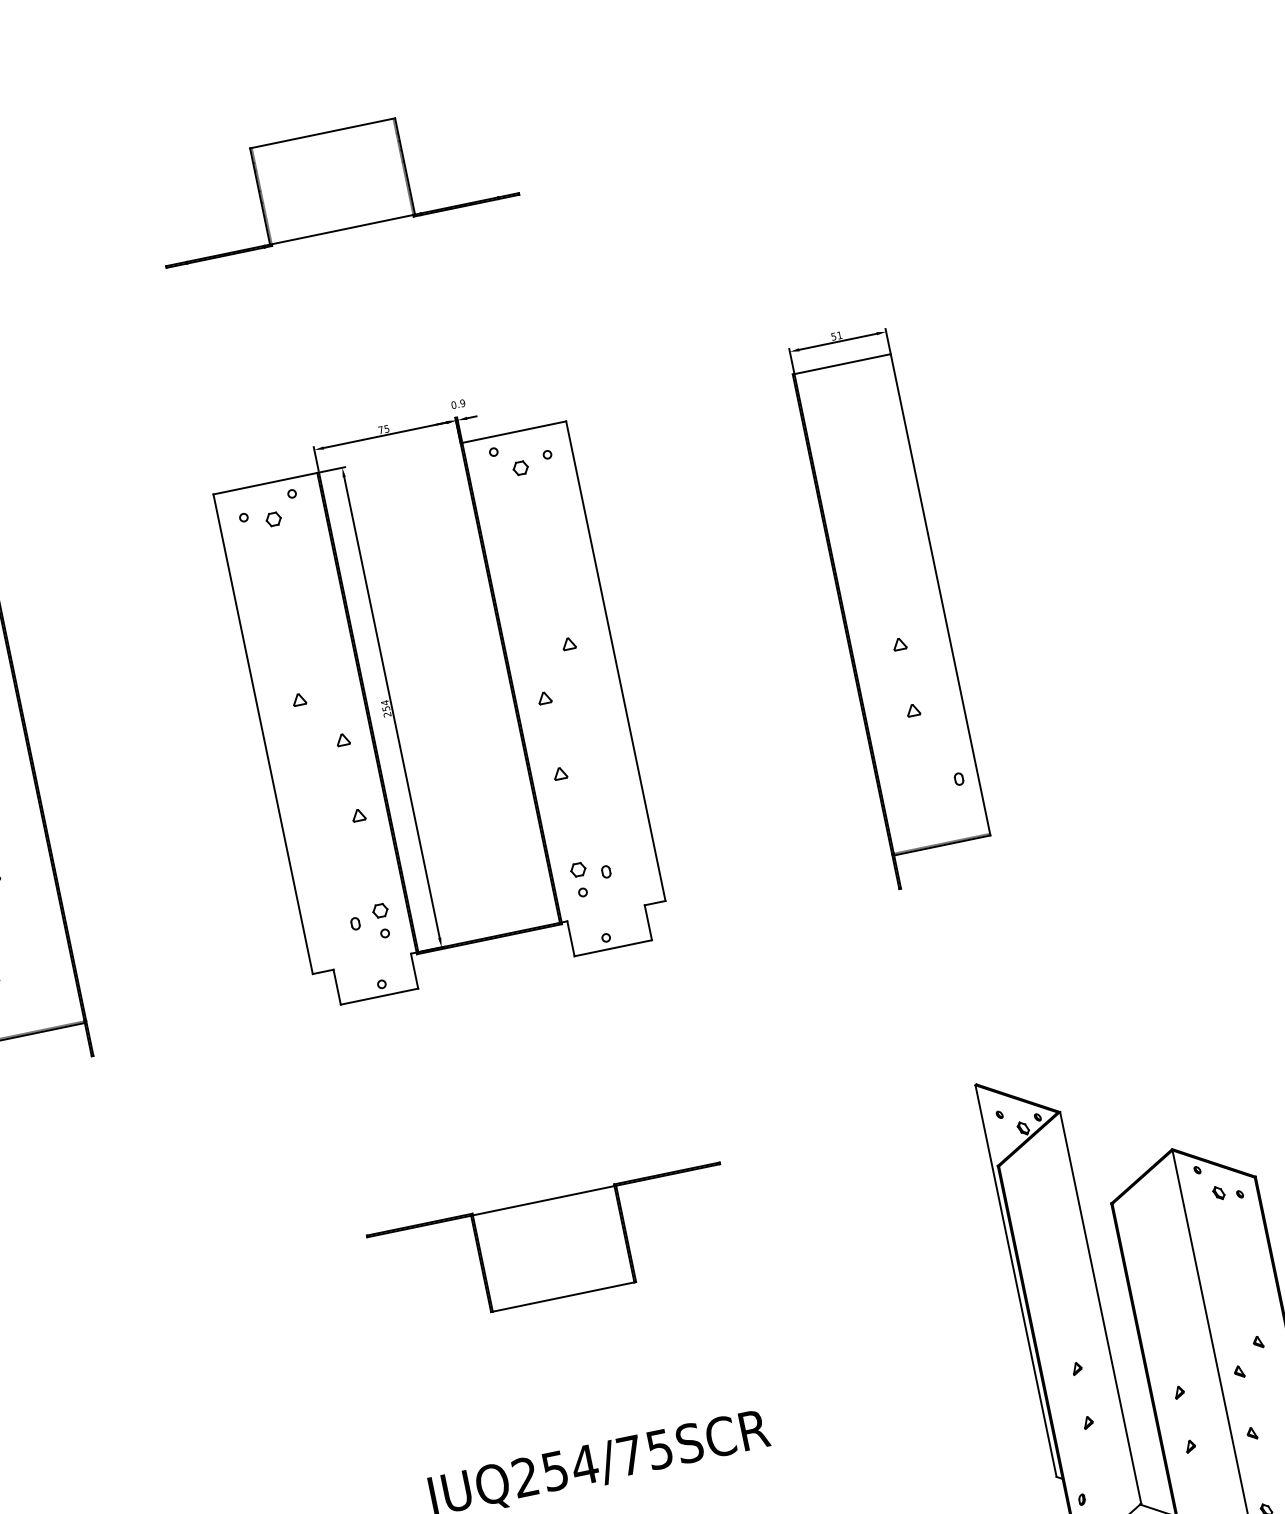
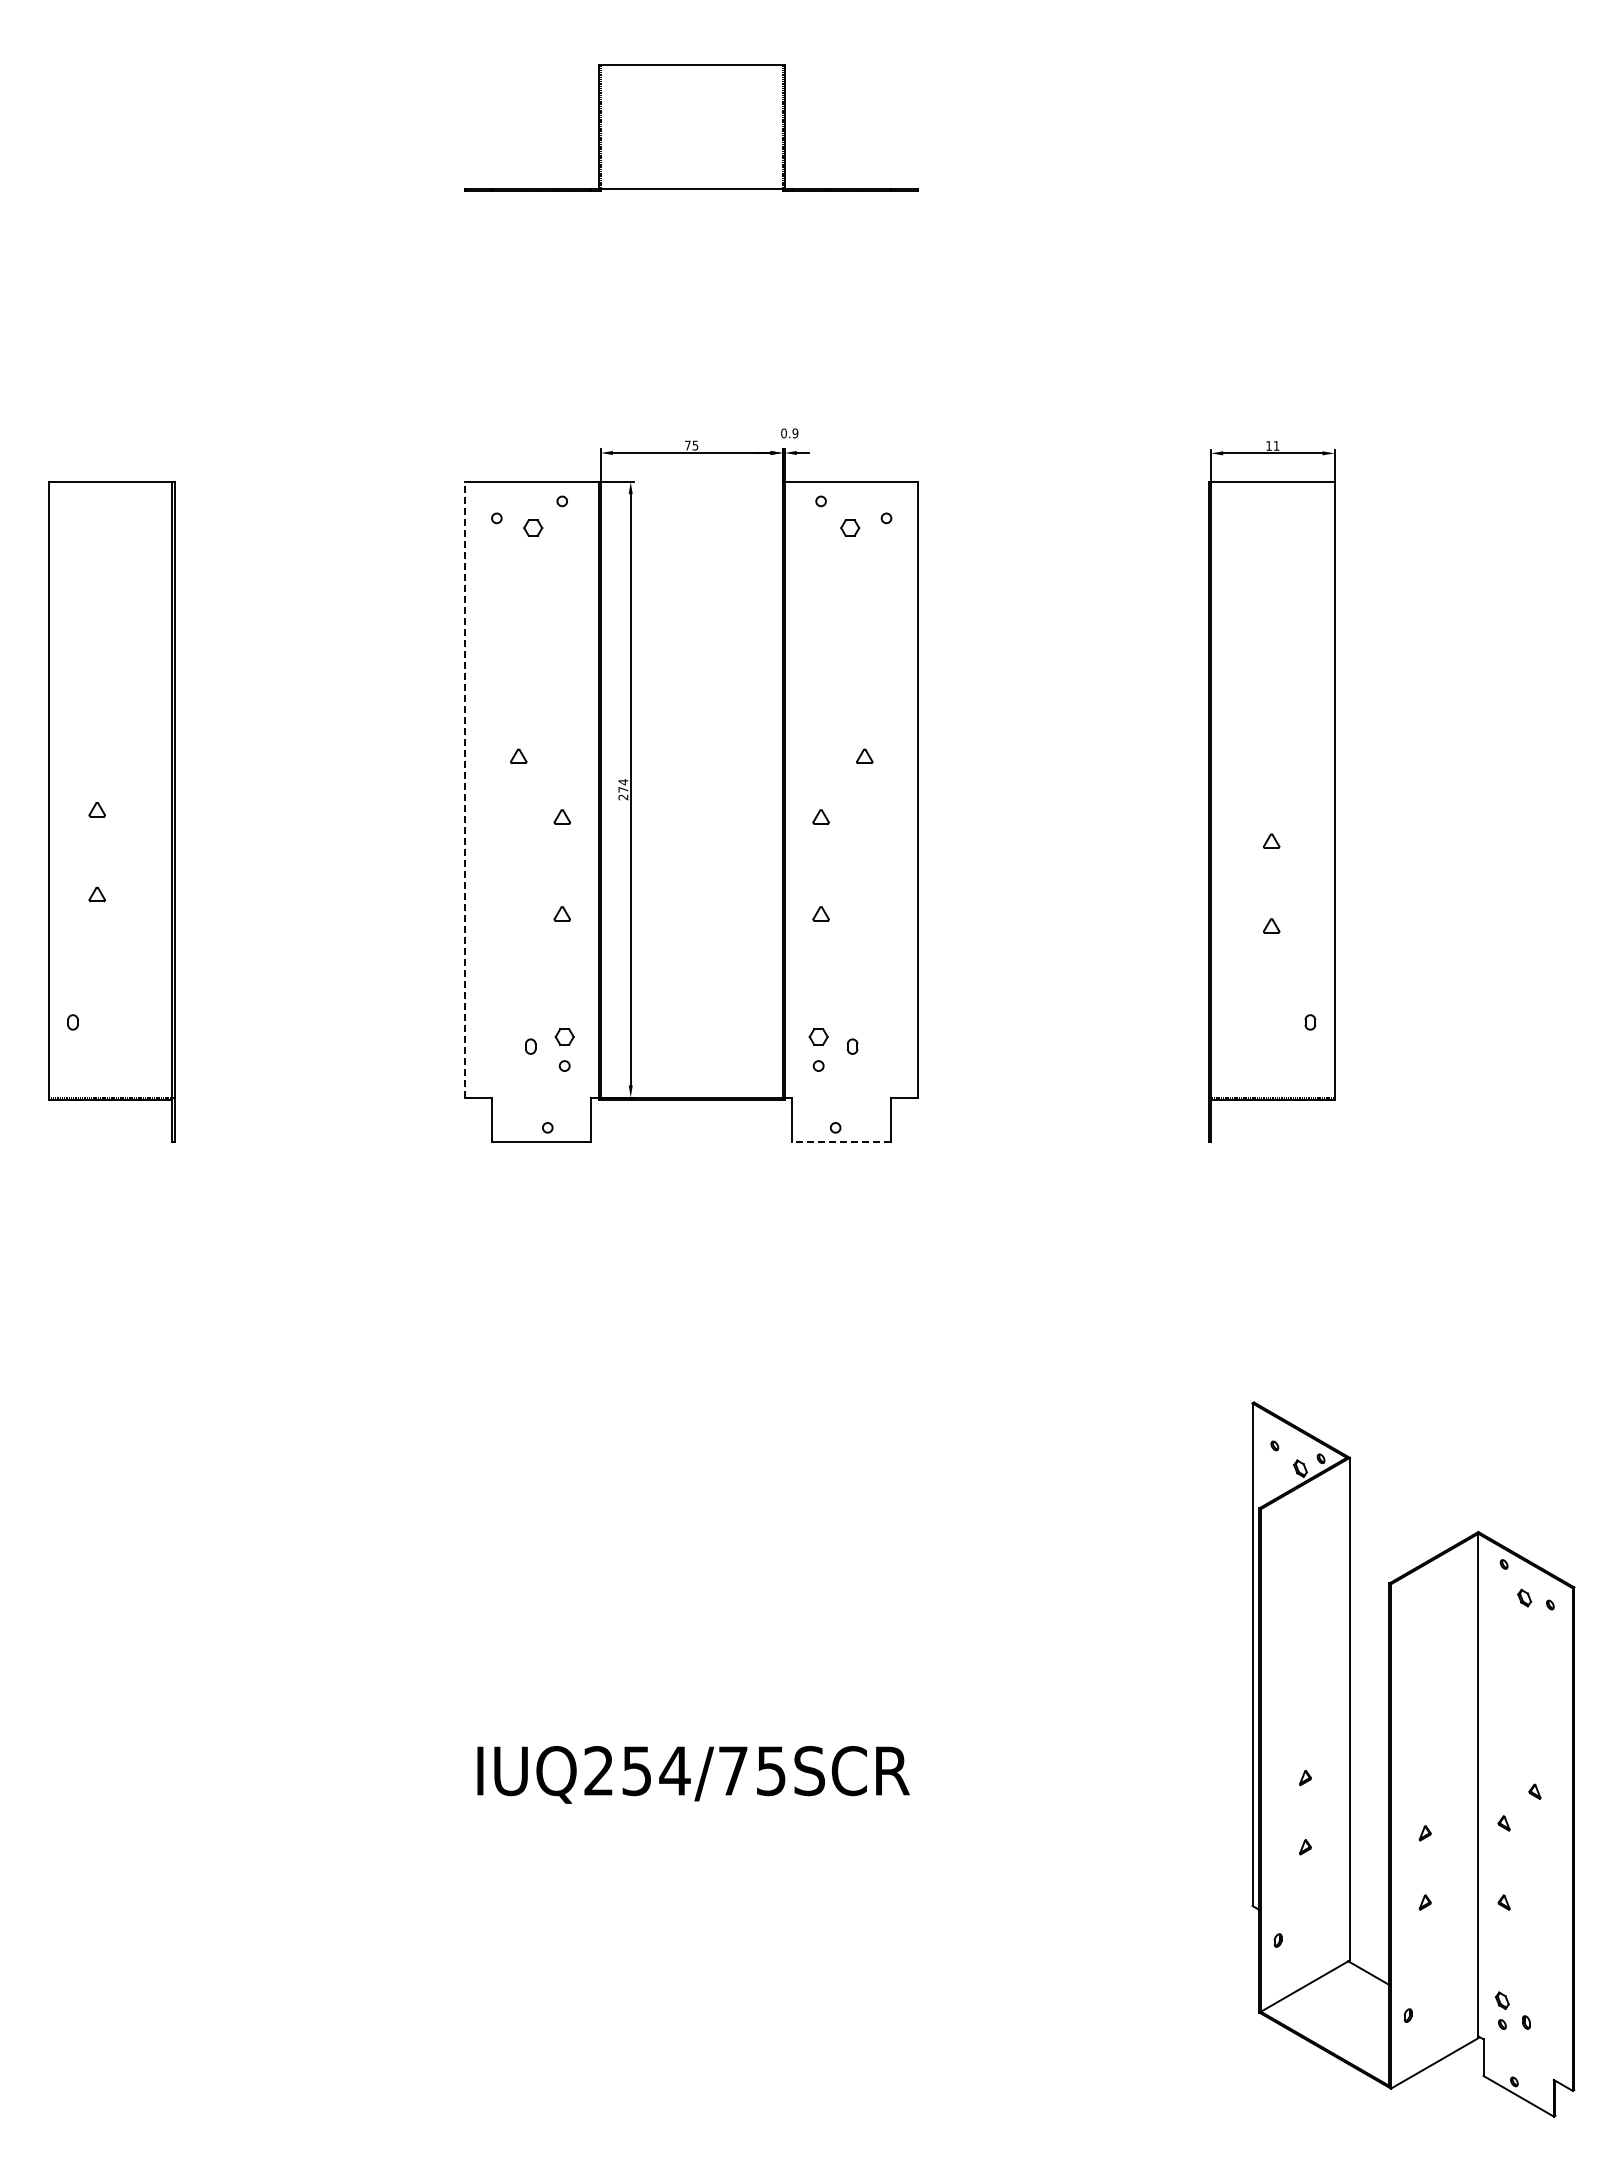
text: (833, 336) -> (1268, 445), 51 -> 11
text: (386, 708) -> (623, 789), 254 -> 274
line: (263, 733) -> (465, 789), solid -> dashed
line: (613, 948) -> (841, 1142), solid -> dashed
part: (553, 1247) -> (691, 1495), removed

